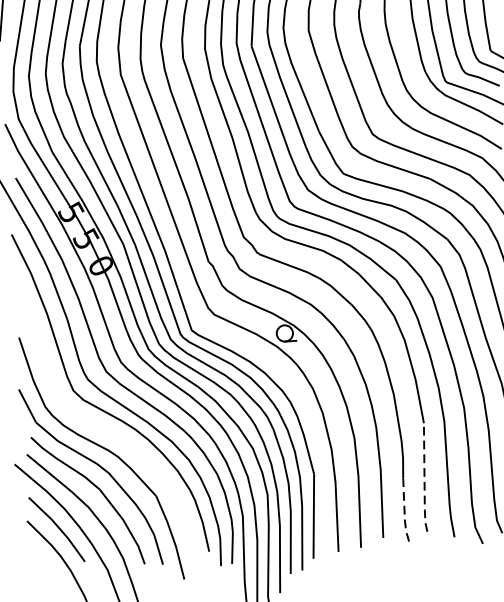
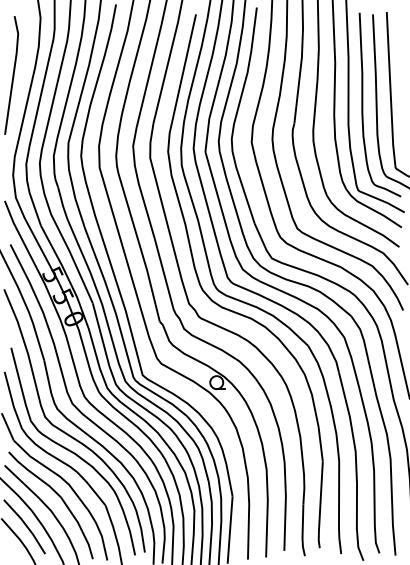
curve: (110, 431) -> (72, 451), added
line: (424, 479) -> (320, 506), dashed -> solid
line: (404, 512) -> (302, 531), dashed -> solid

